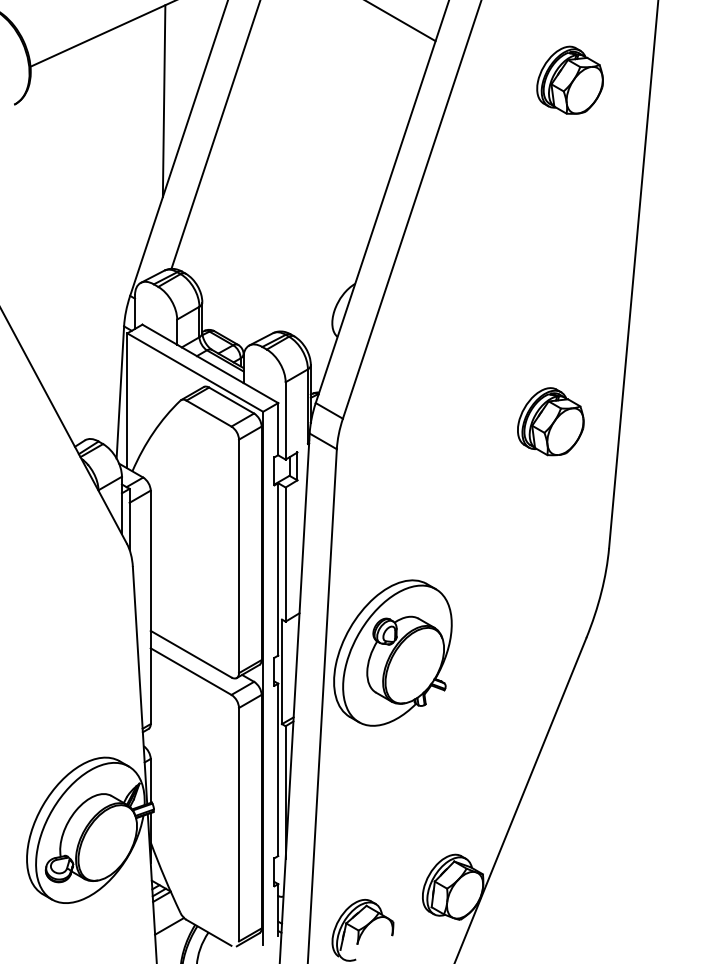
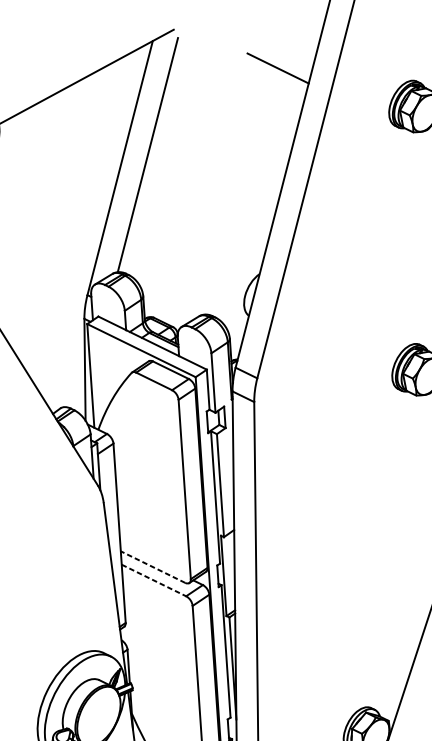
line: (163, 101) -> (102, 144), removed
part: (392, 652) -> (307, 555), removed
line: (191, 654) -> (153, 567), solid -> dashed
line: (191, 671) -> (154, 580), solid -> dashed

